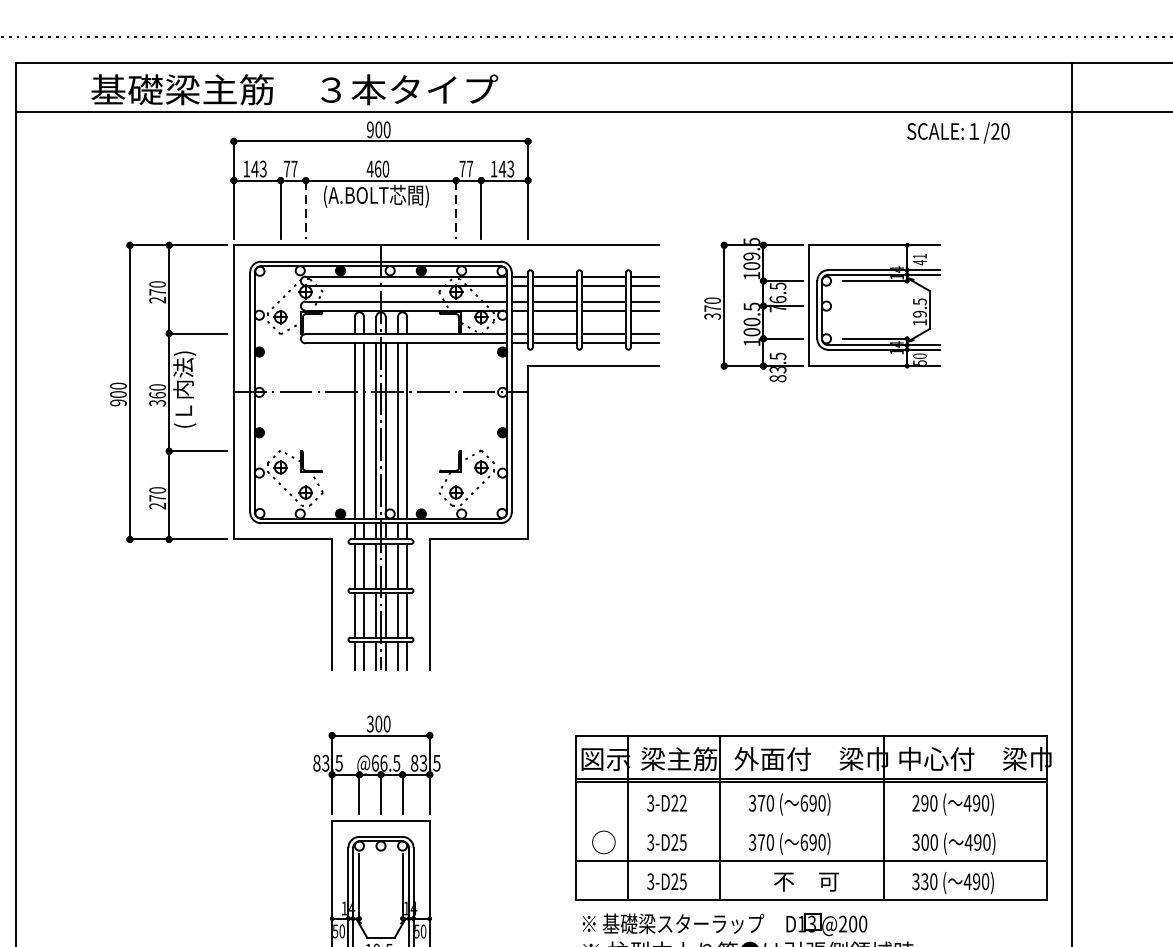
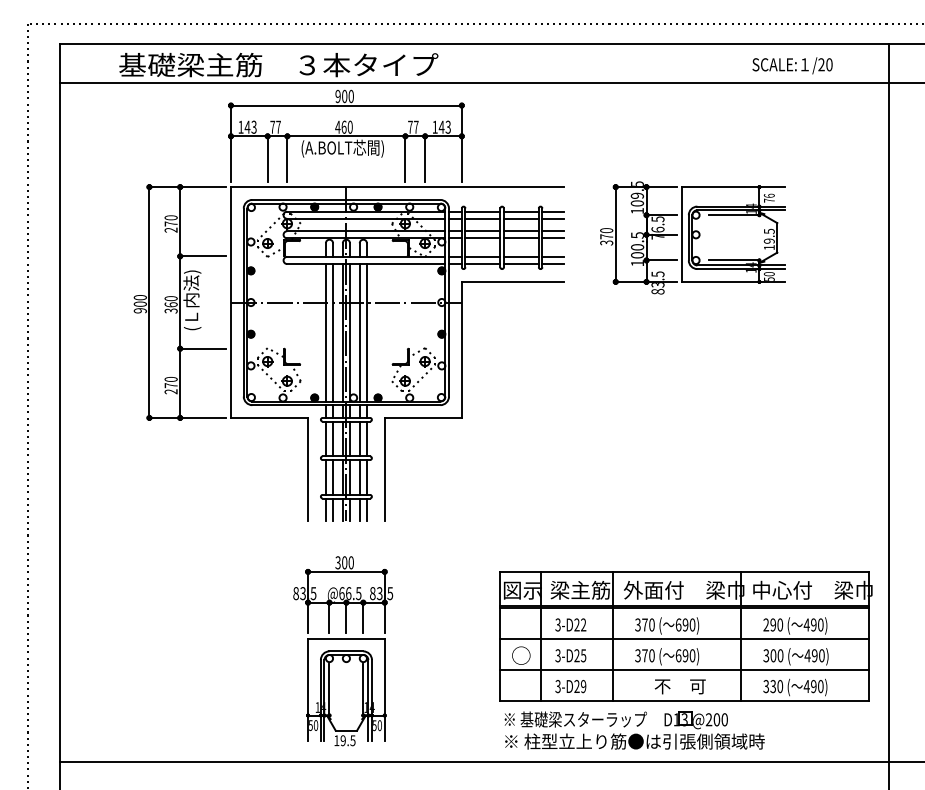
text: (958, 132) -> (792, 65), moved
line: (305, 210) -> (287, 159), dashed -> solid
line: (456, 210) -> (405, 159), dashed -> solid
text: (918, 258) -> (768, 197), 41 -> 76
line: (811, 821) -> (684, 639), added
text: (683, 880) -> (583, 685), 3-D25 -> 3-D29

